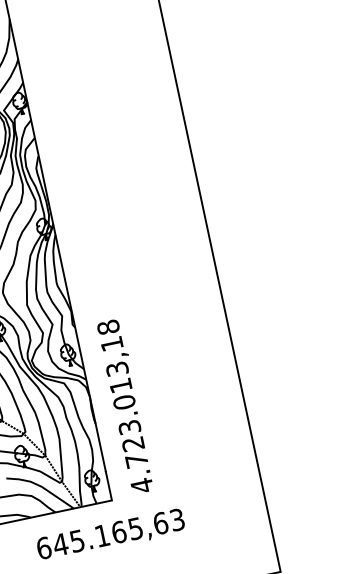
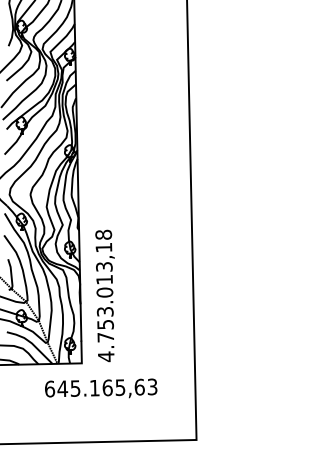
text: (133, 443) -> (105, 324), 4.723.013,18 -> 4.753.013,18
text: (111, 534) -> (101, 388), moved

